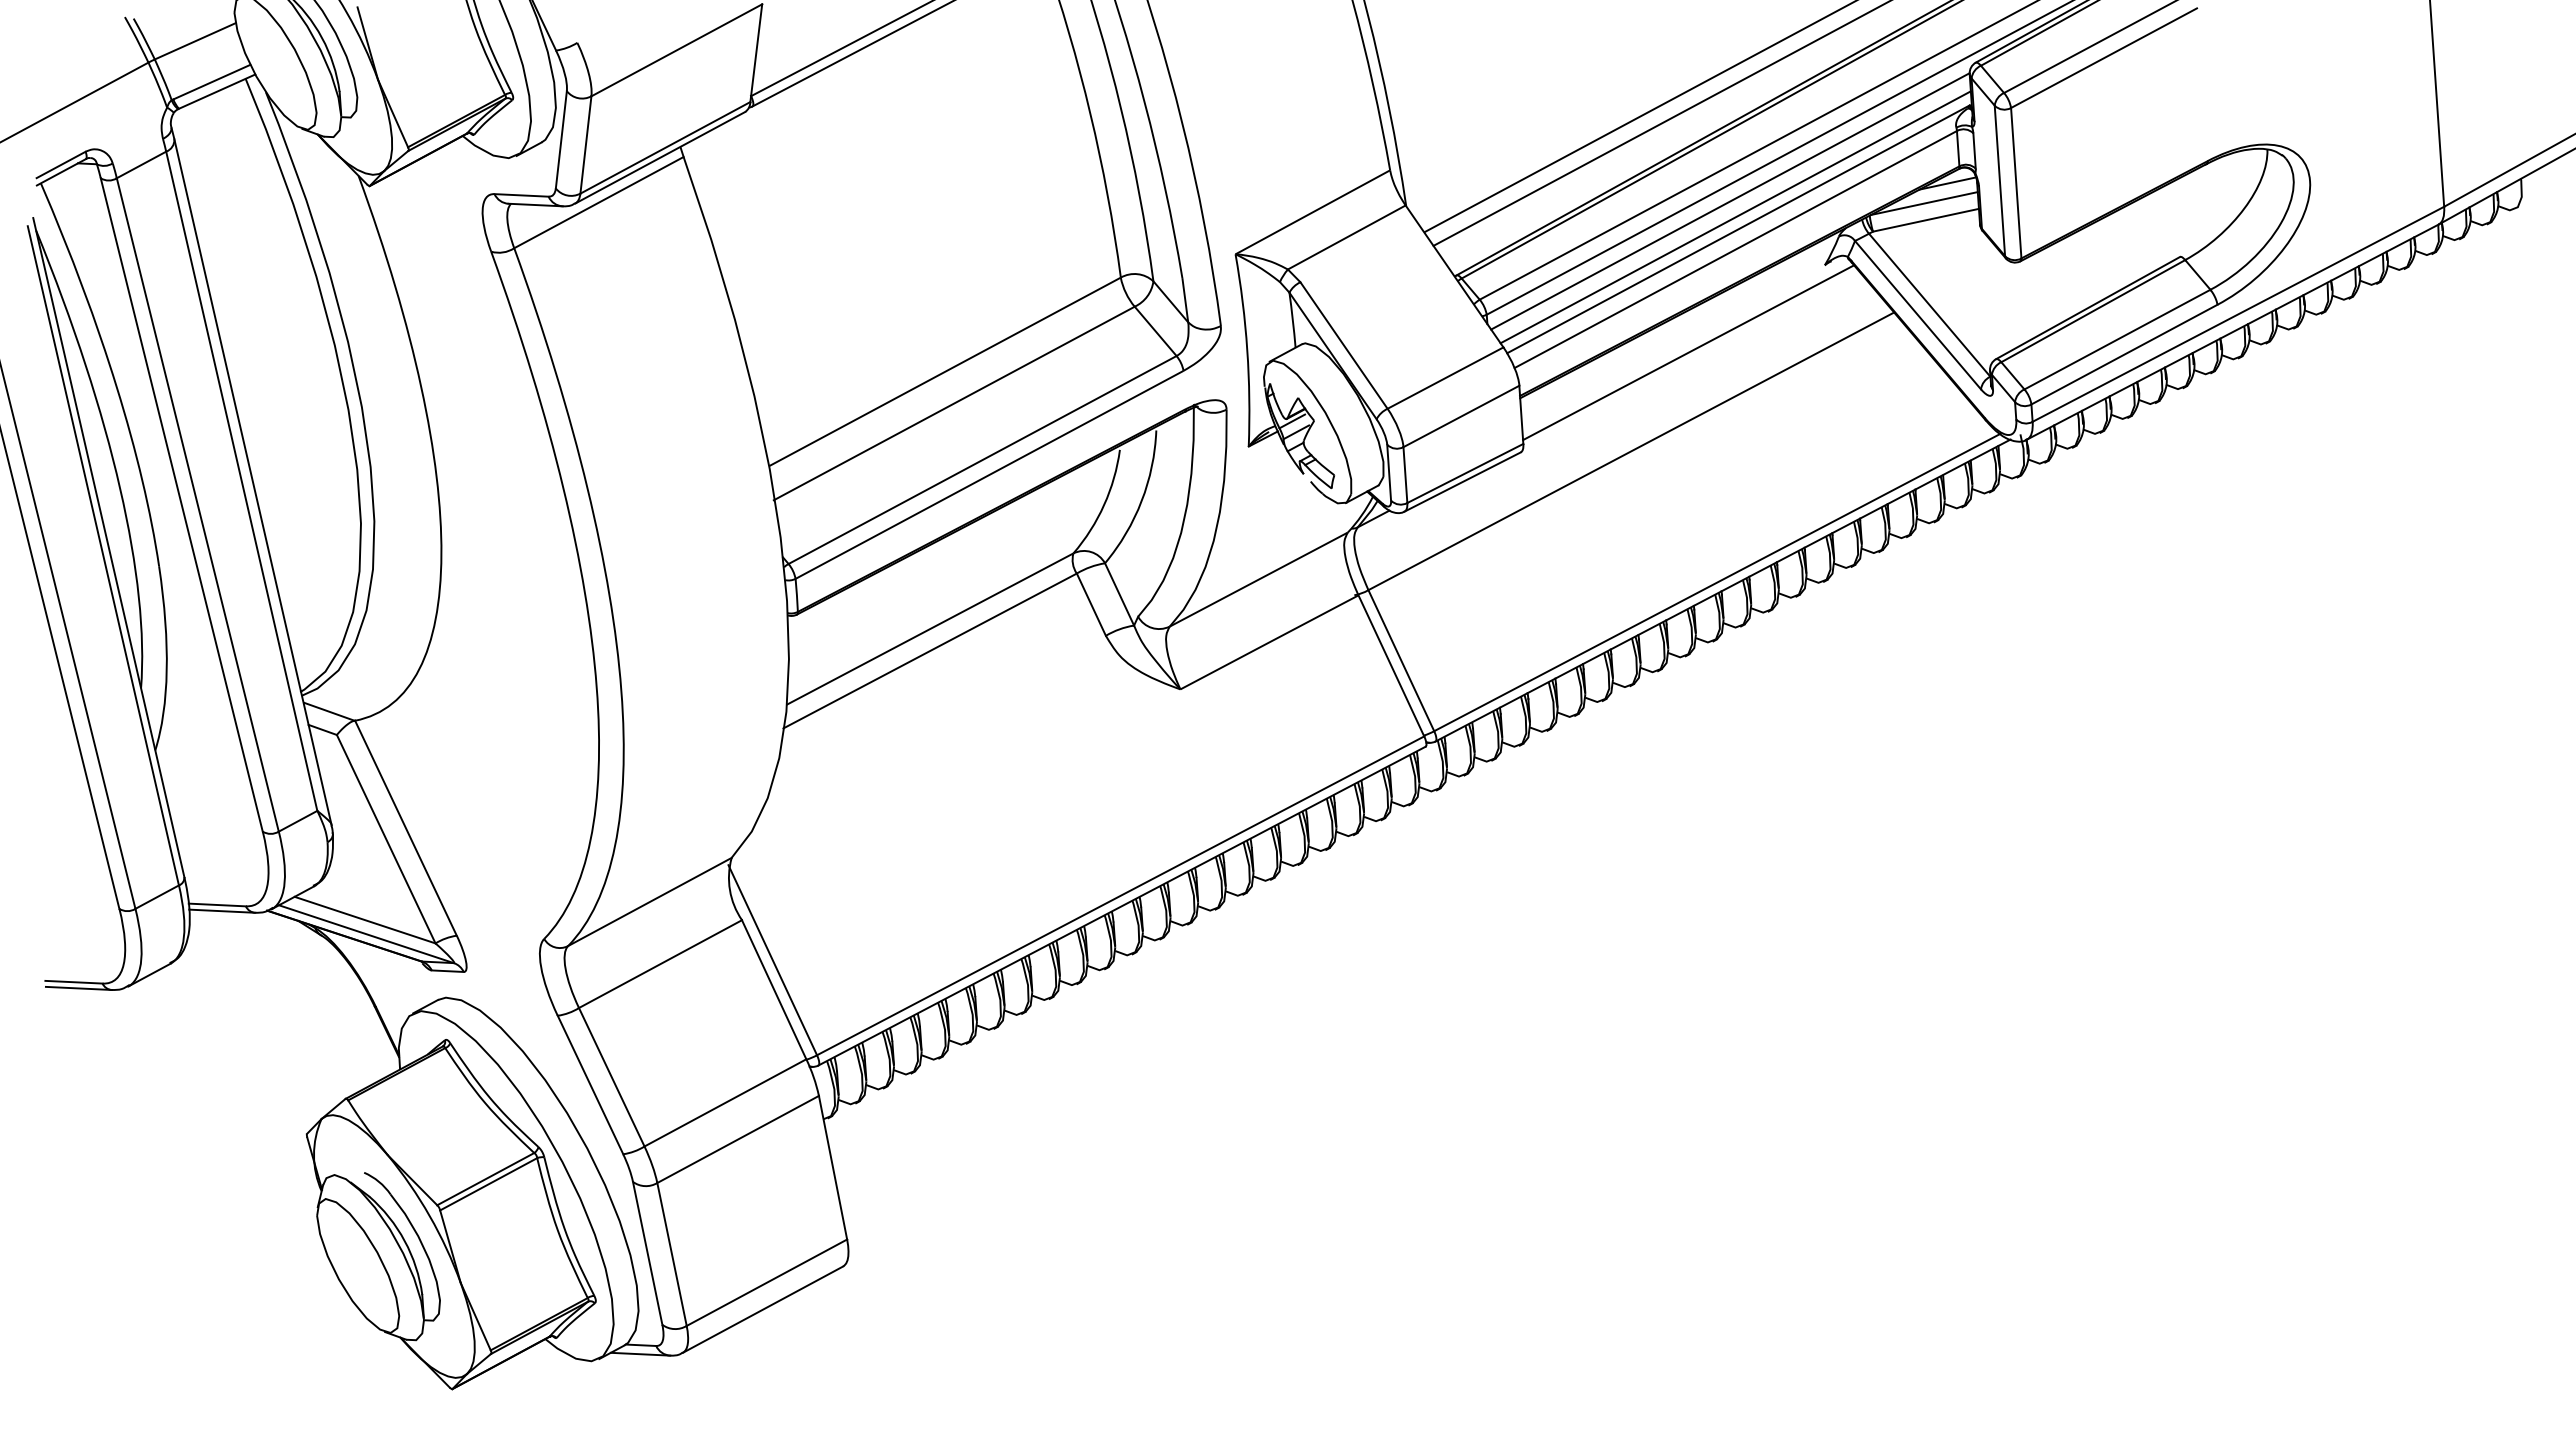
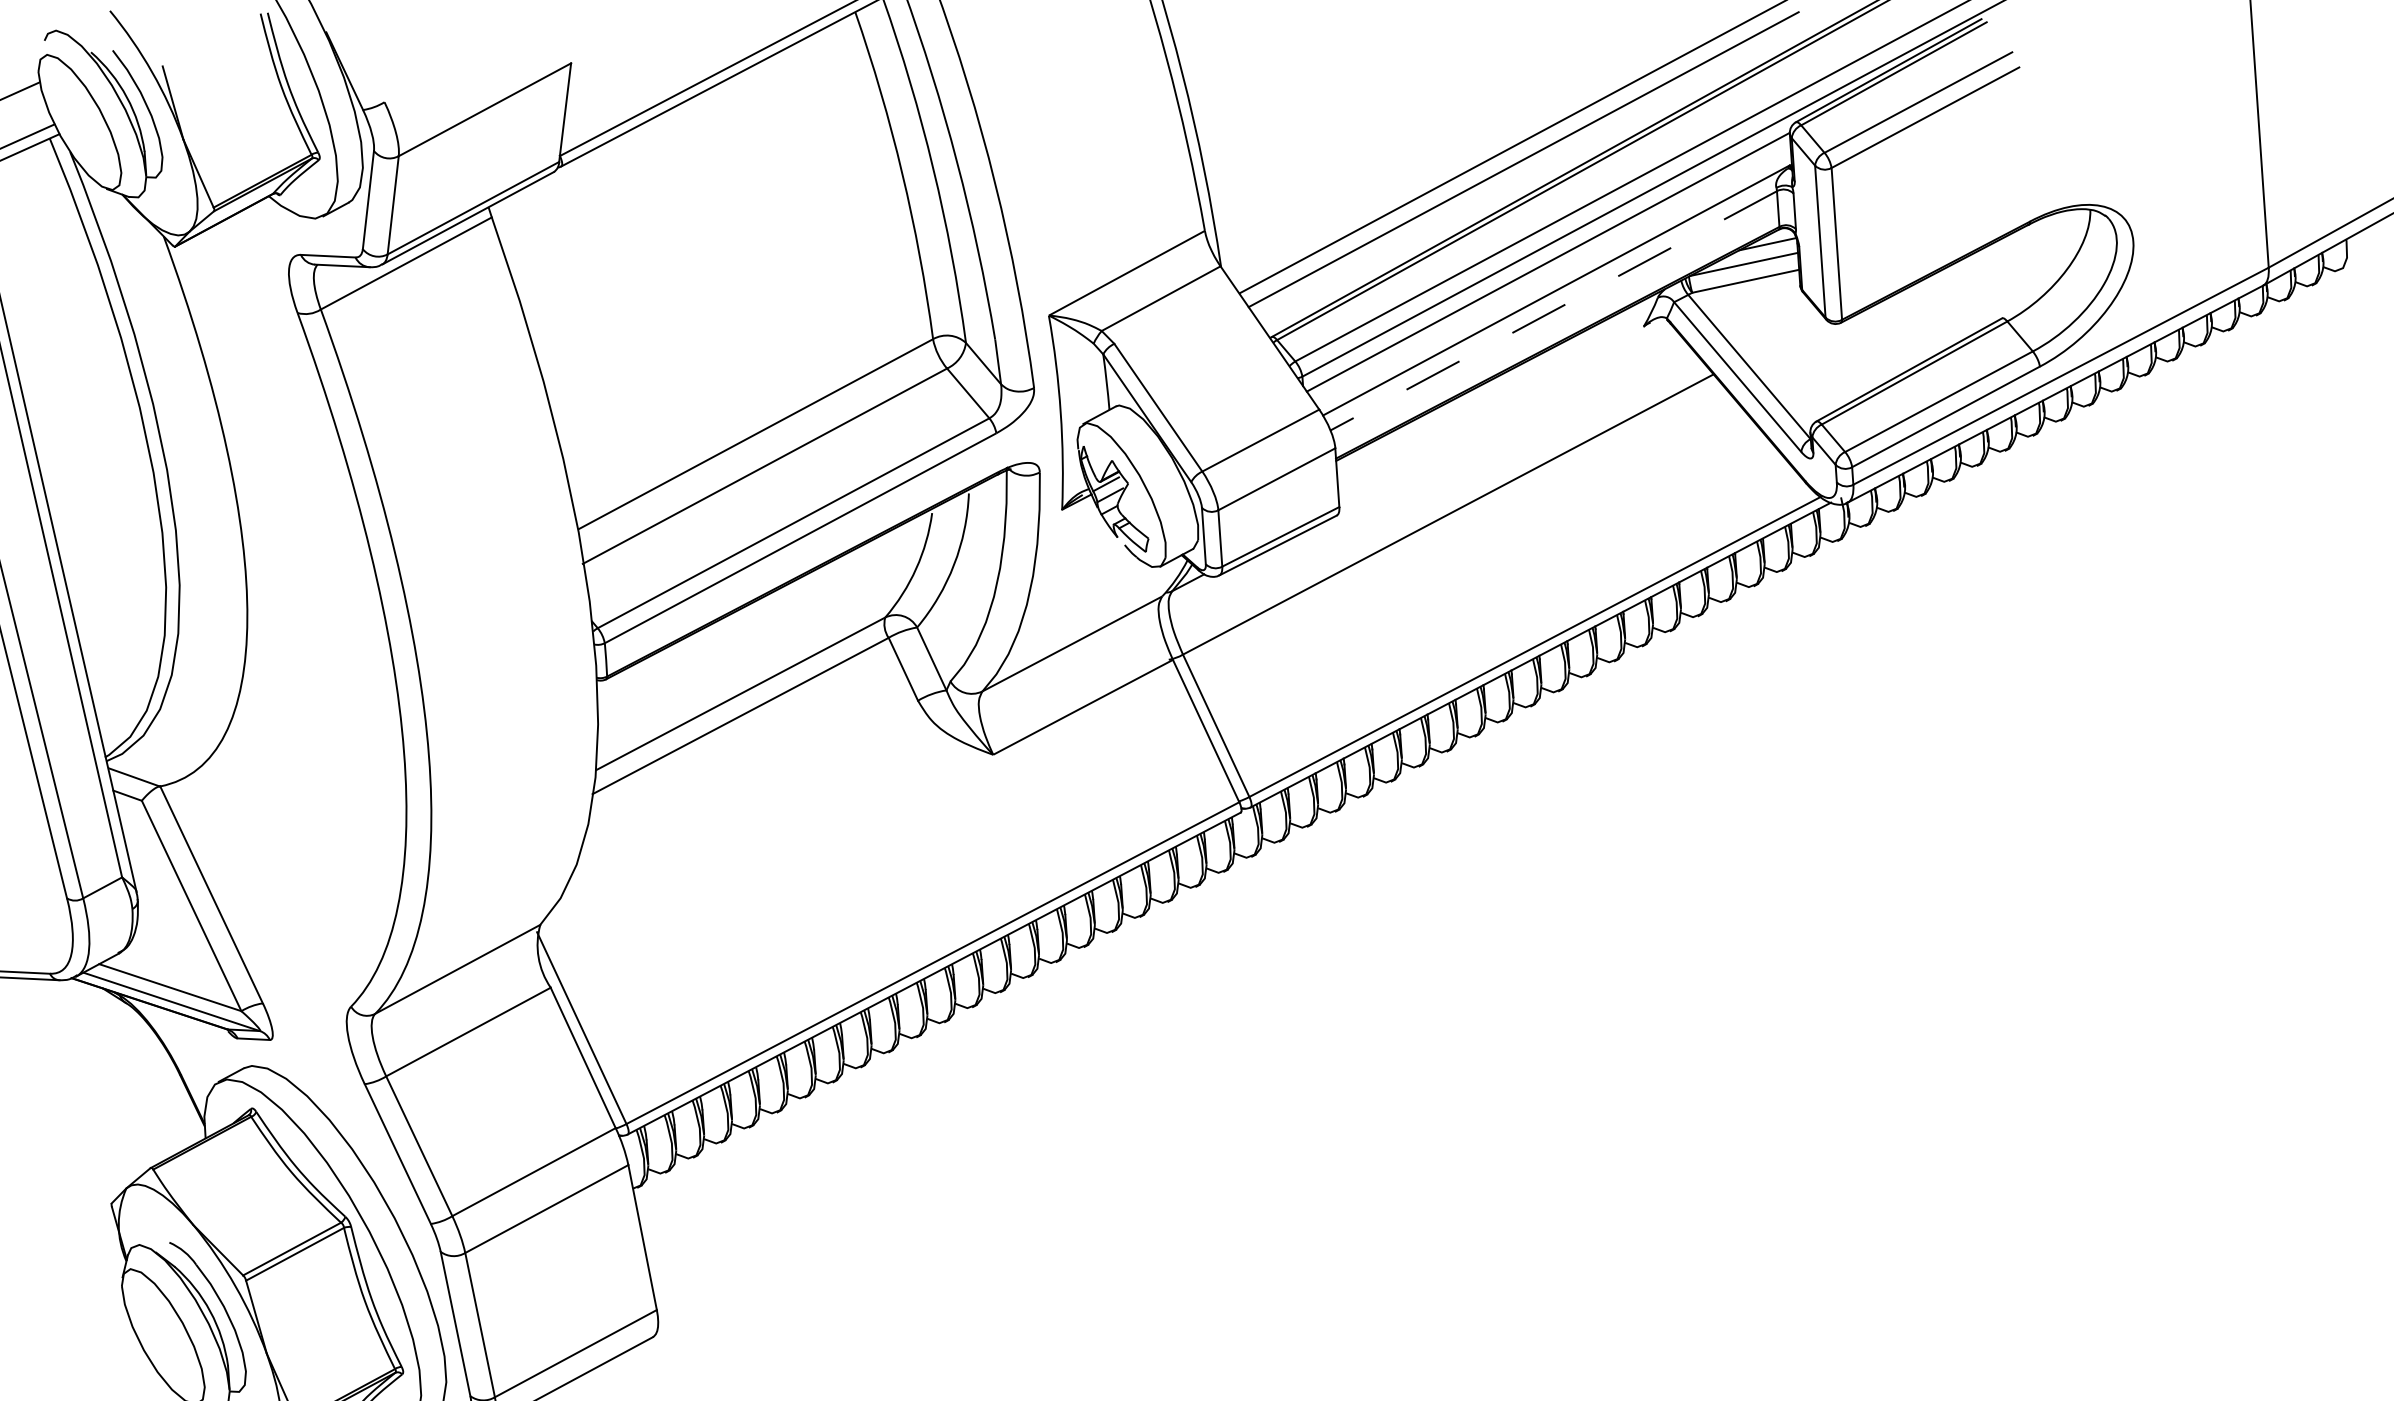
line: (1735, 217) -> (1553, 278), removed
line: (1735, 249) -> (1553, 310), solid -> dashed
line: (1688, 352) -> (1506, 414), removed

